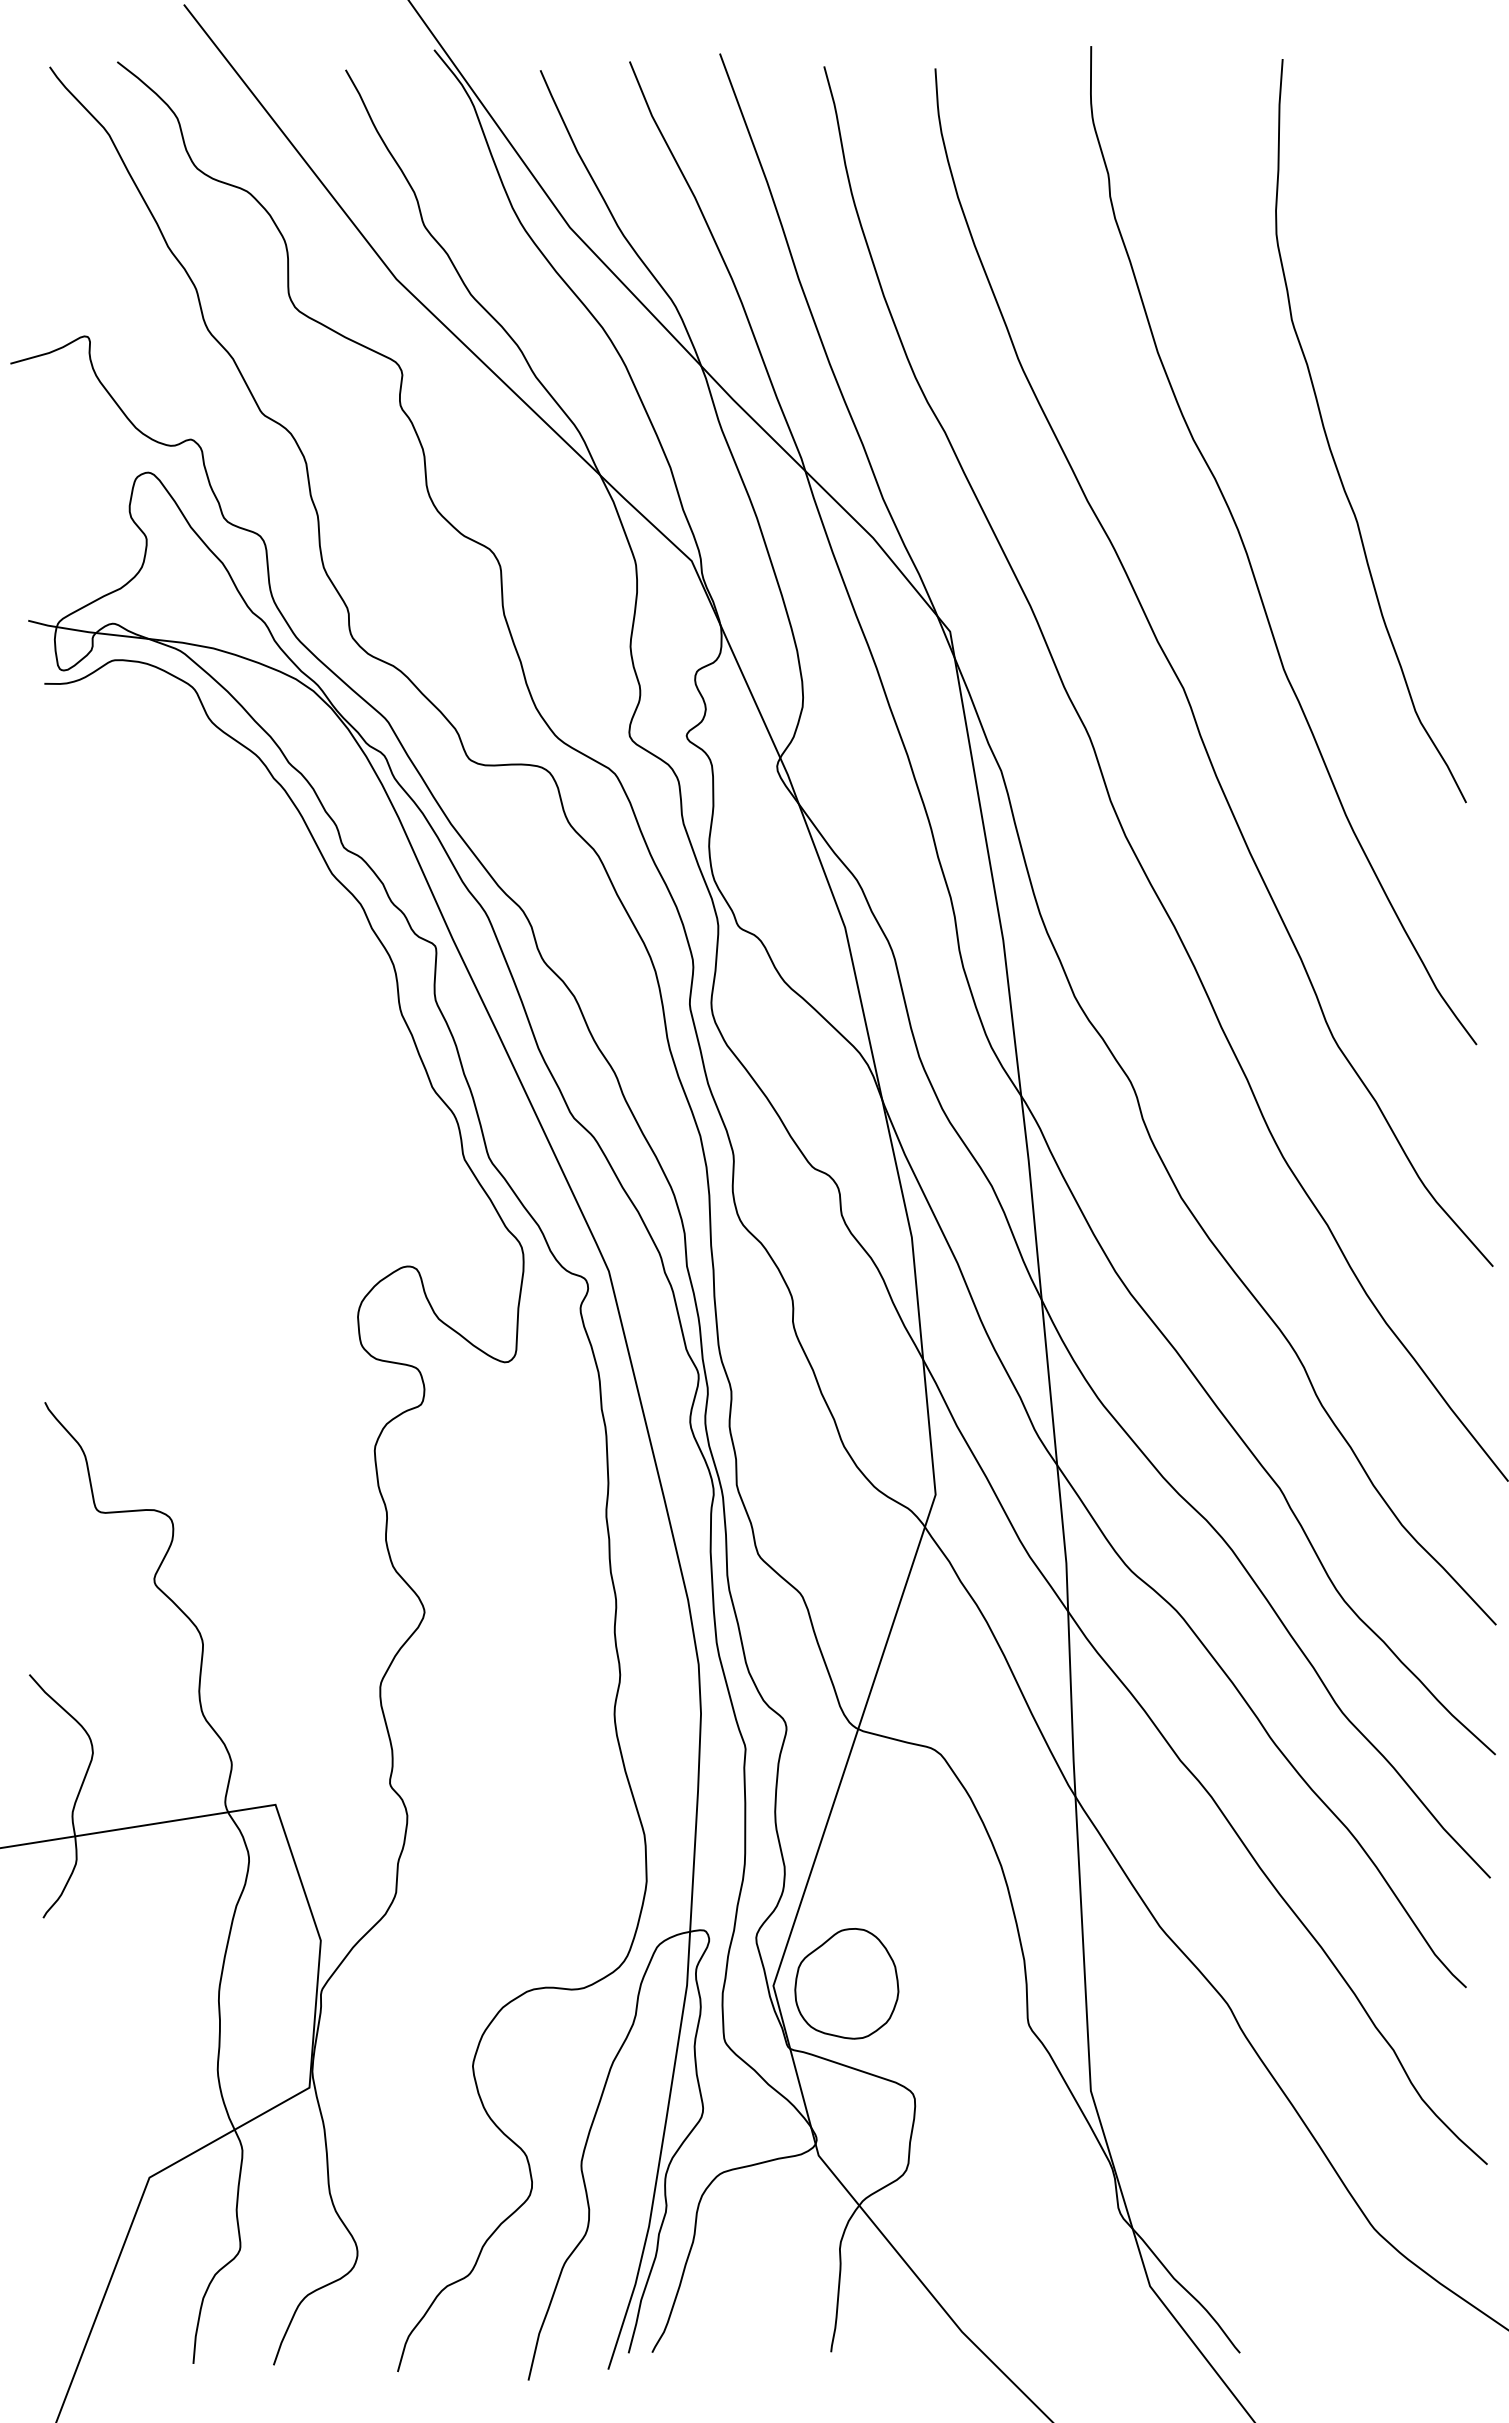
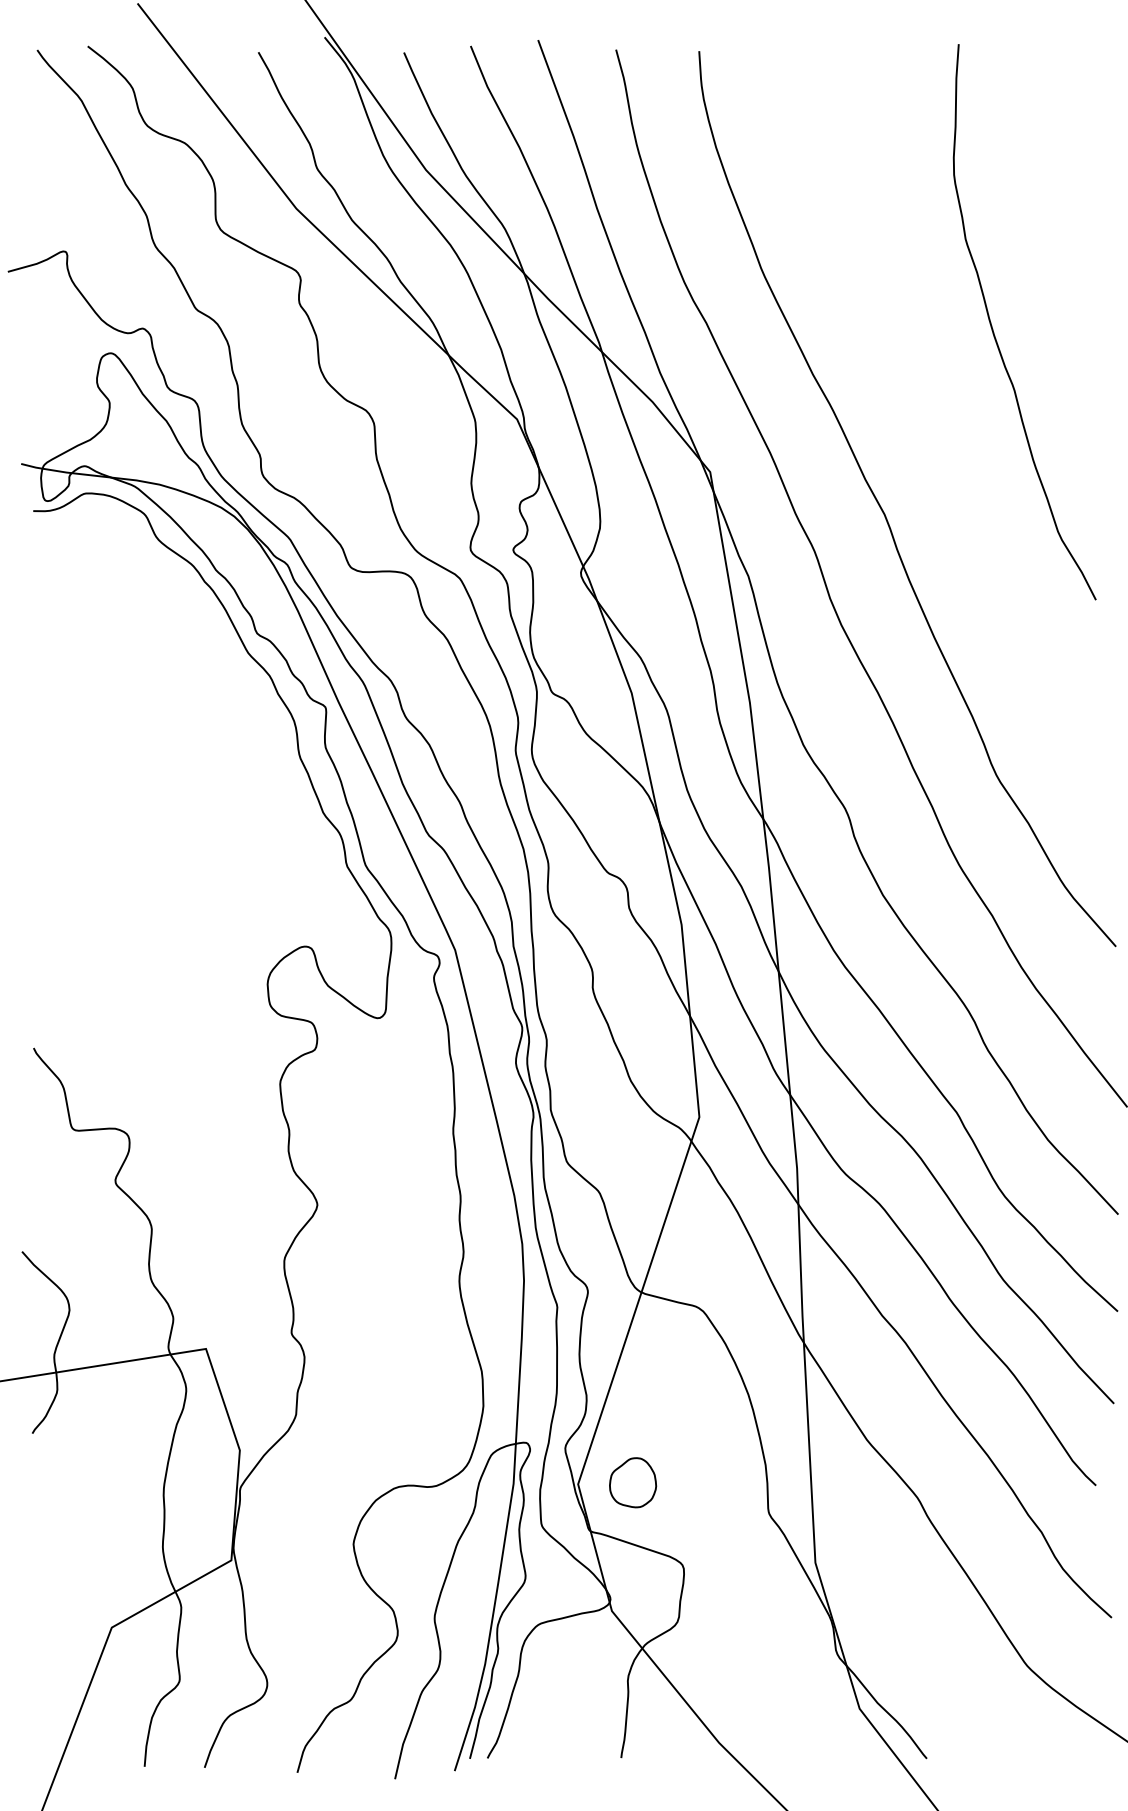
curve: (1248, 554) -> (933, 414), removed
part: (846, 1983) -> (632, 1482), size x0.6

